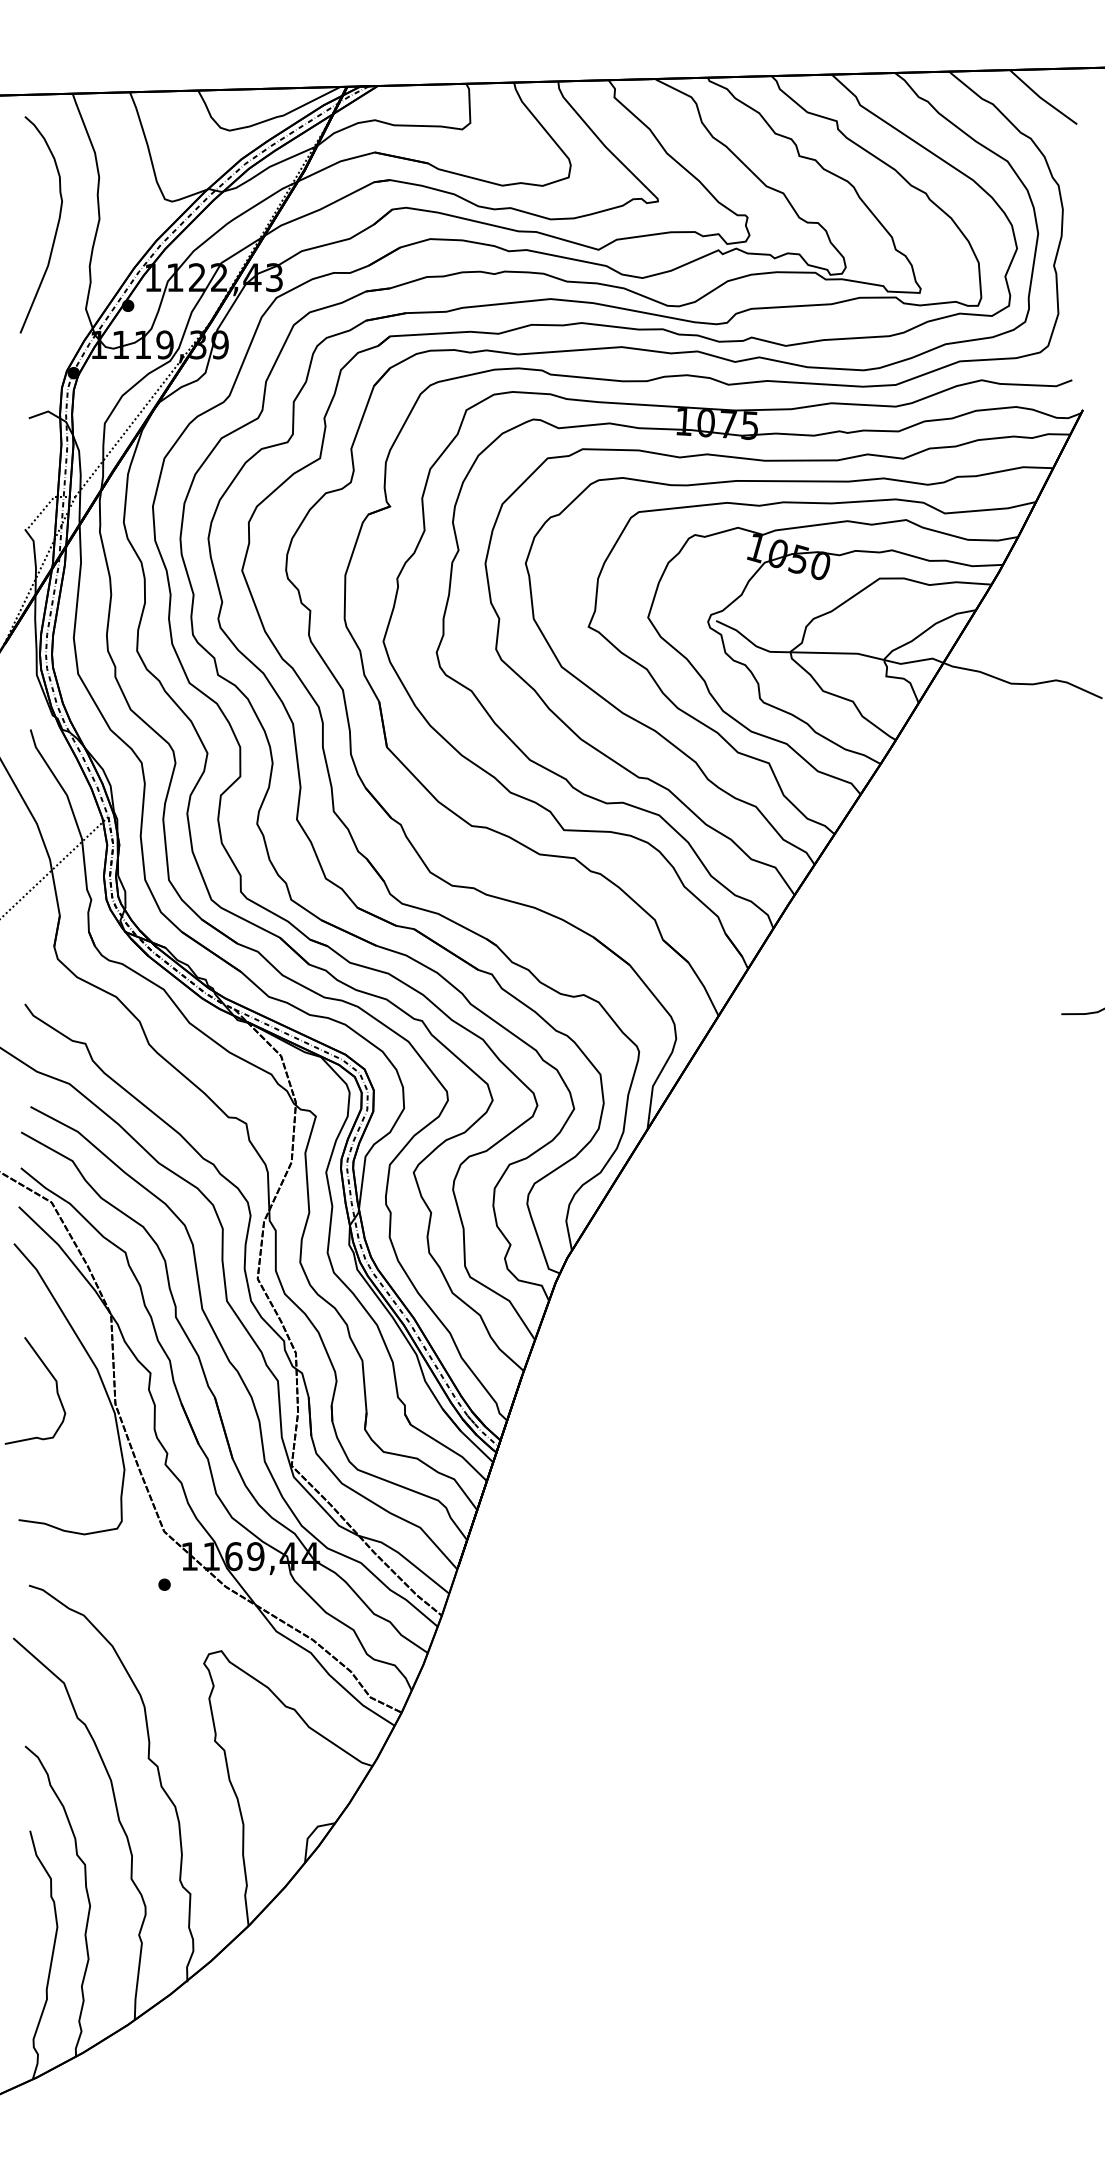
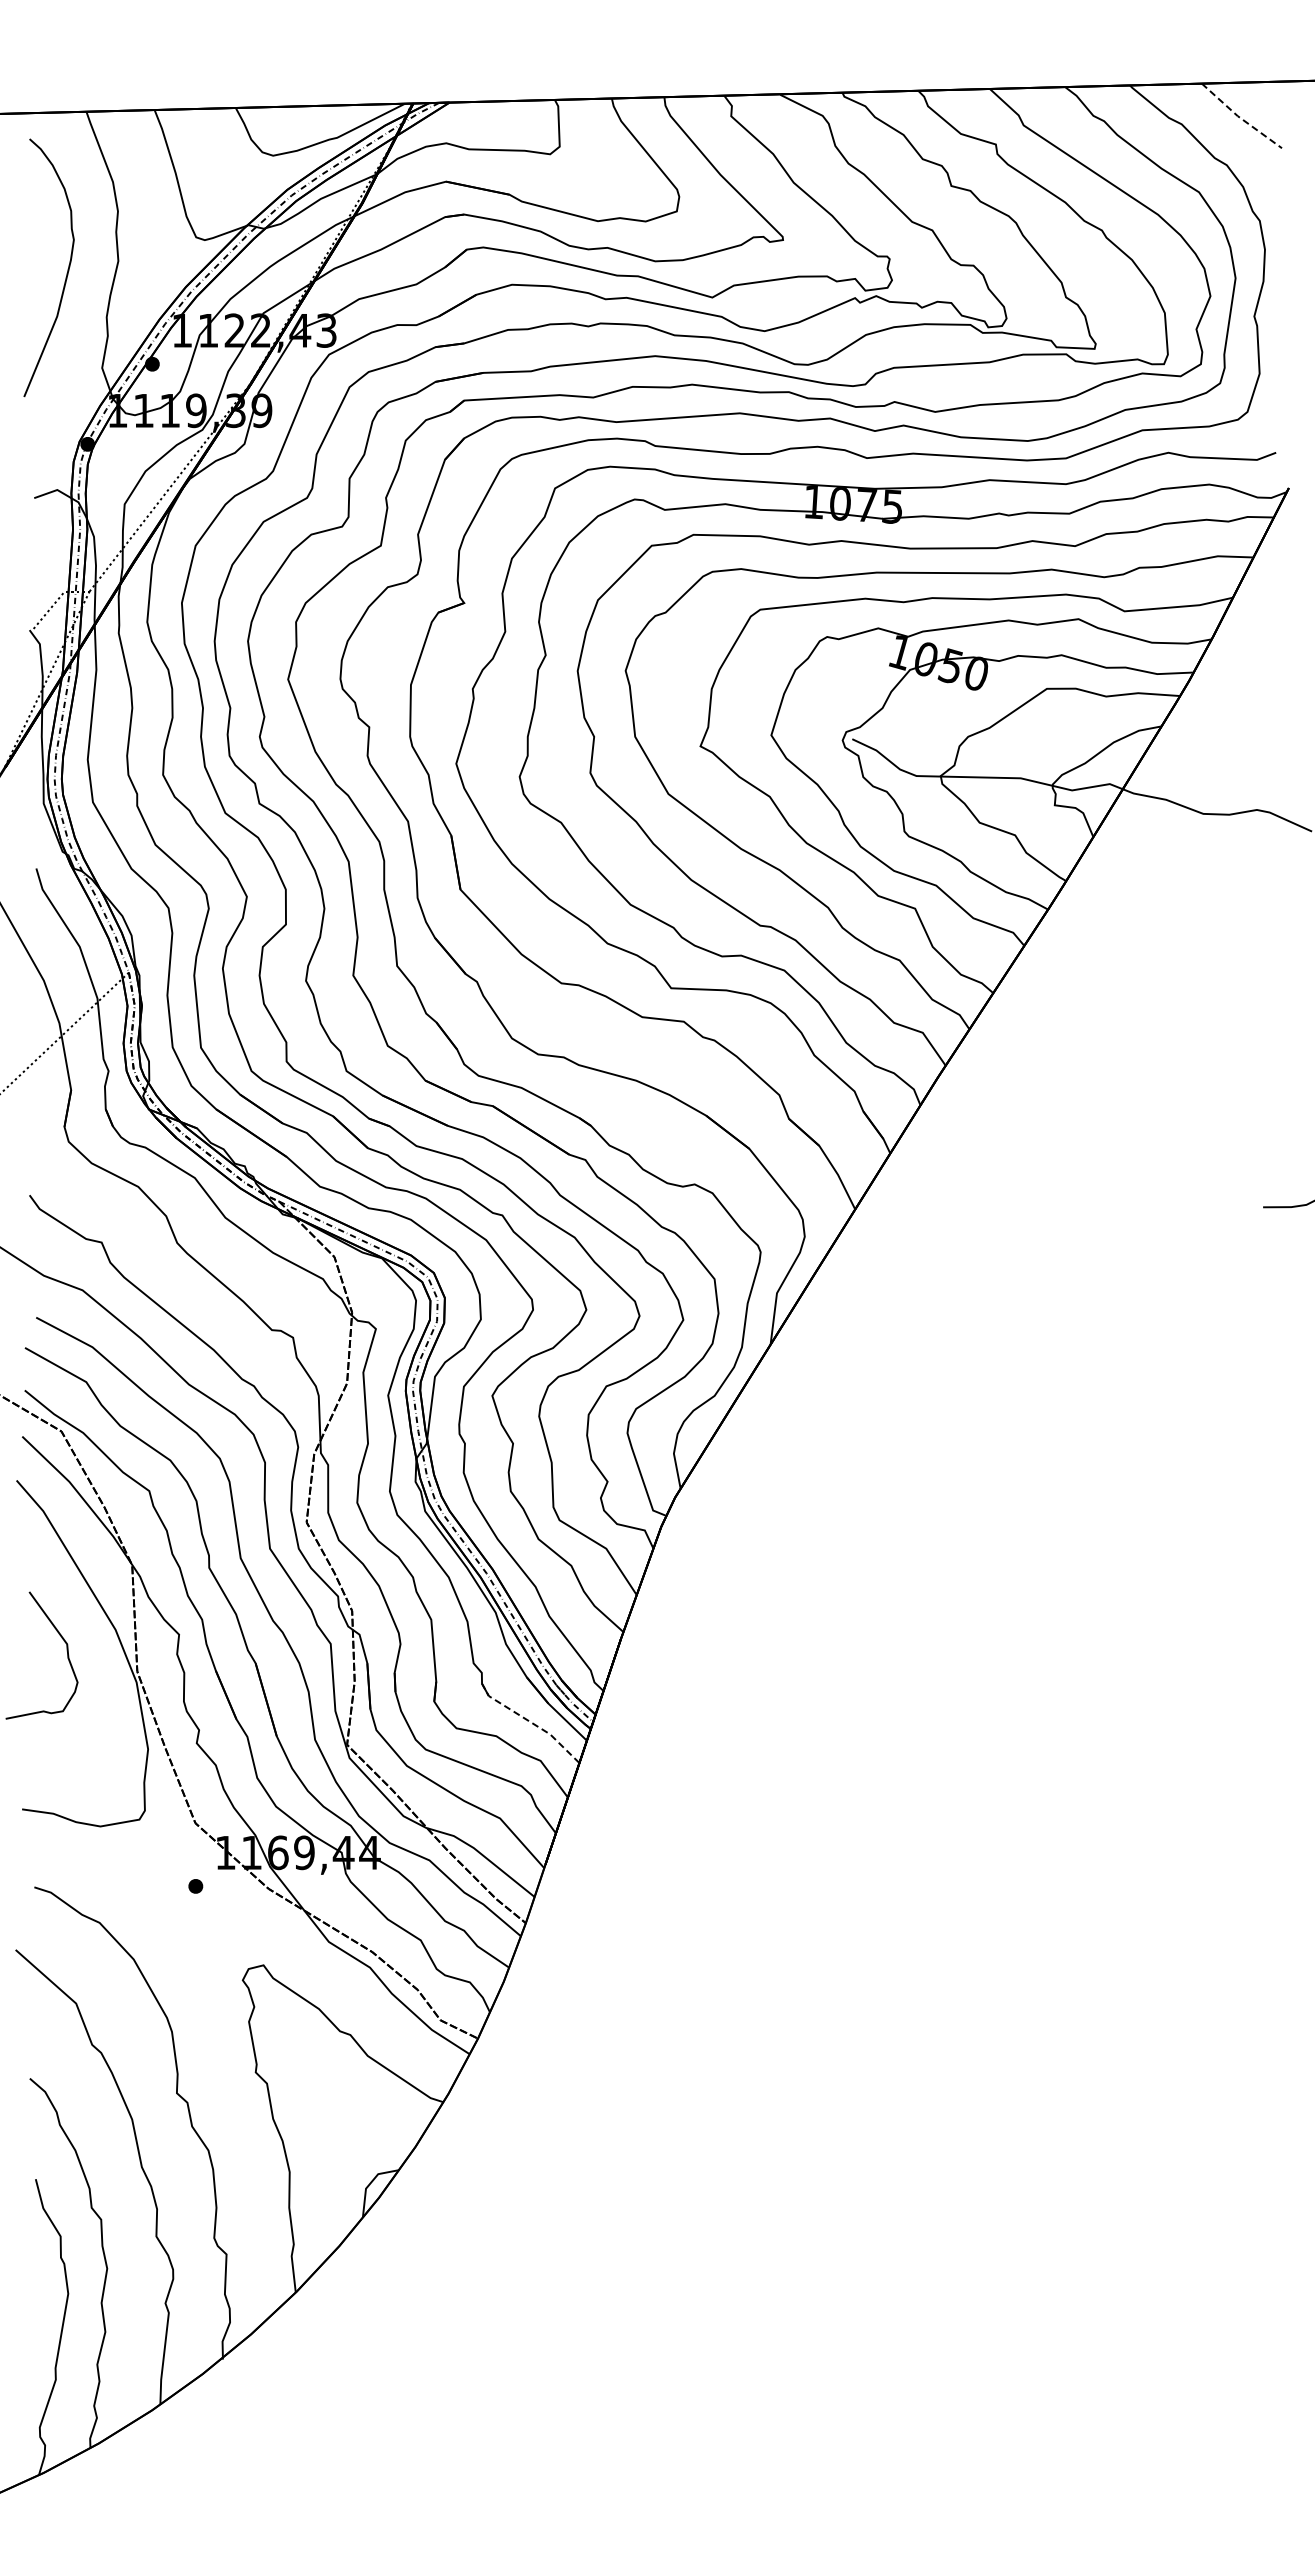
line: (1042, 98) -> (1240, 117), solid -> dashed
line: (445, 1446) -> (530, 1721), solid -> dashed

